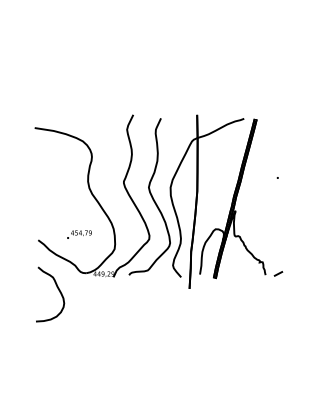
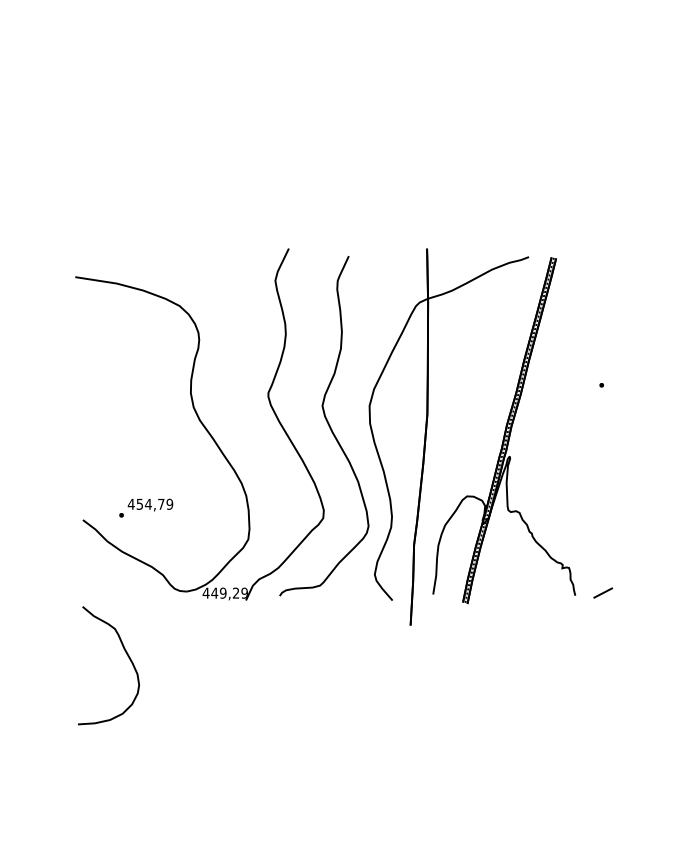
text: (79, 234) -> (146, 507), moved
curve: (58, 290) -> (126, 657), moved

